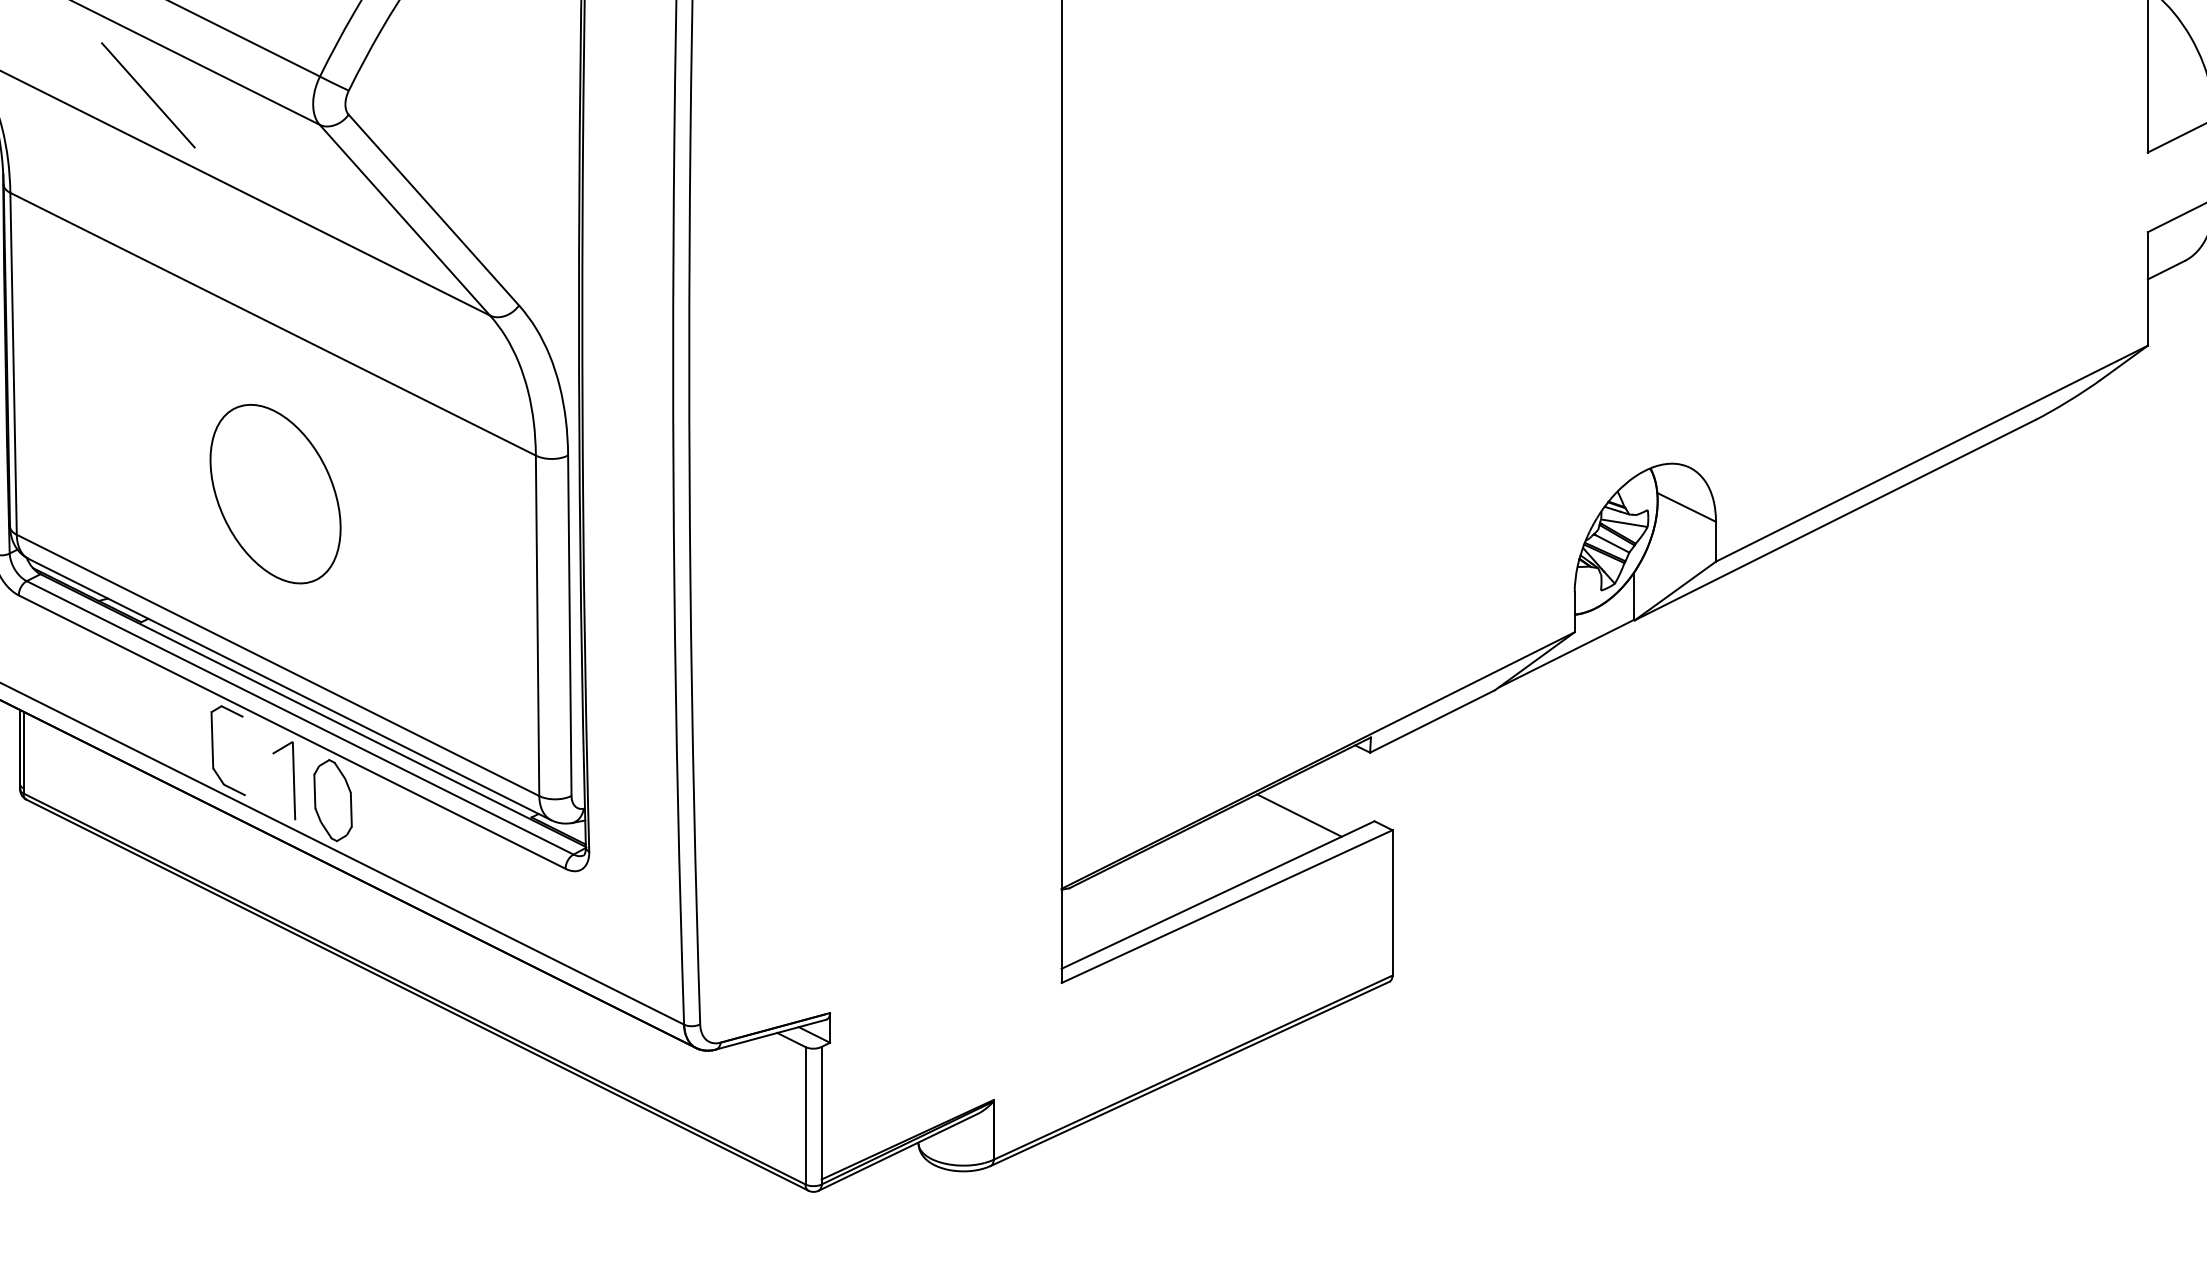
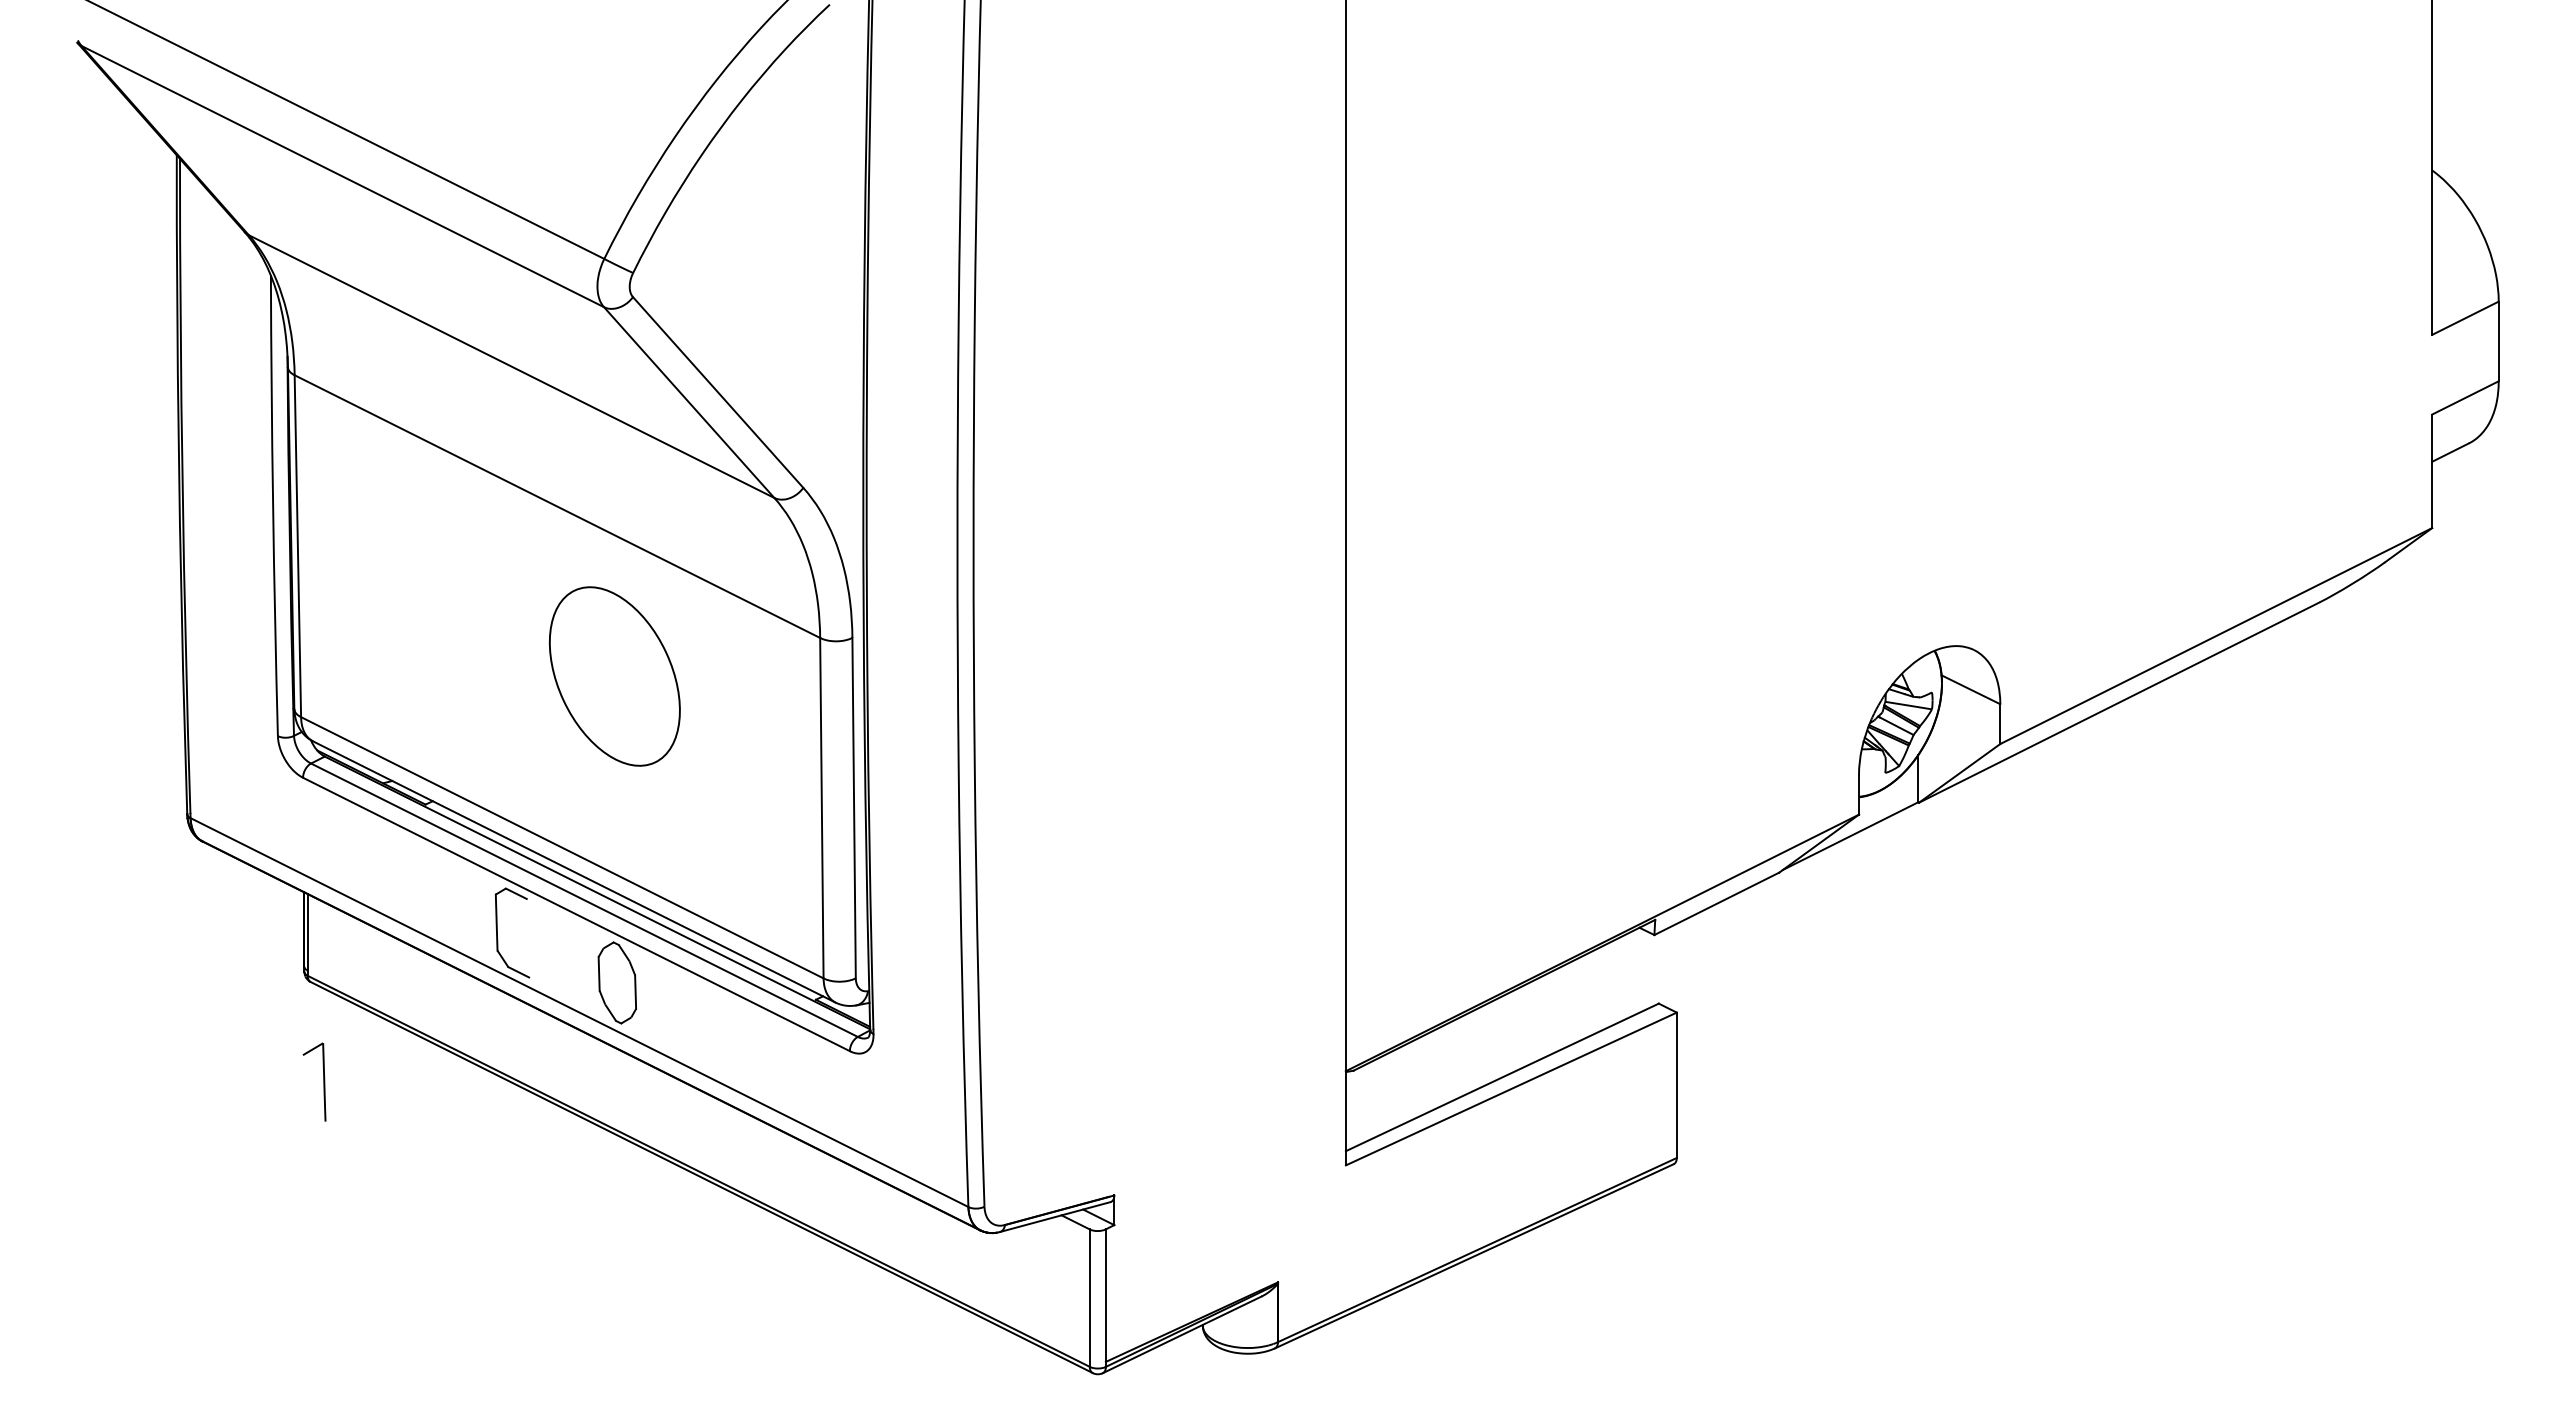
line: (148, 95) -> (432, 277), removed
part: (275, 494) -> (614, 676), moved
part: (293, 780) -> (323, 1081), moved
line: (1299, 815) -> (1583, 997), removed

